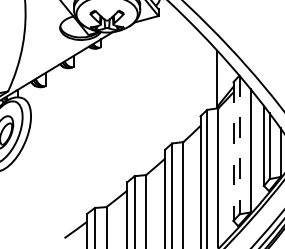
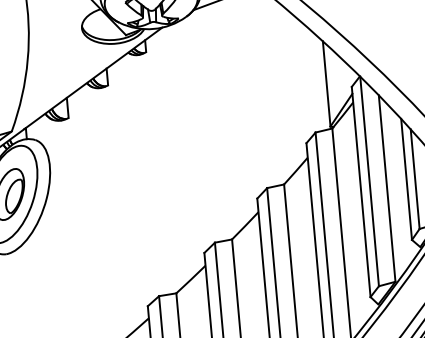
line: (239, 145) -> (369, 182), dashed -> solid
line: (233, 152) -> (361, 193), dashed -> solid

